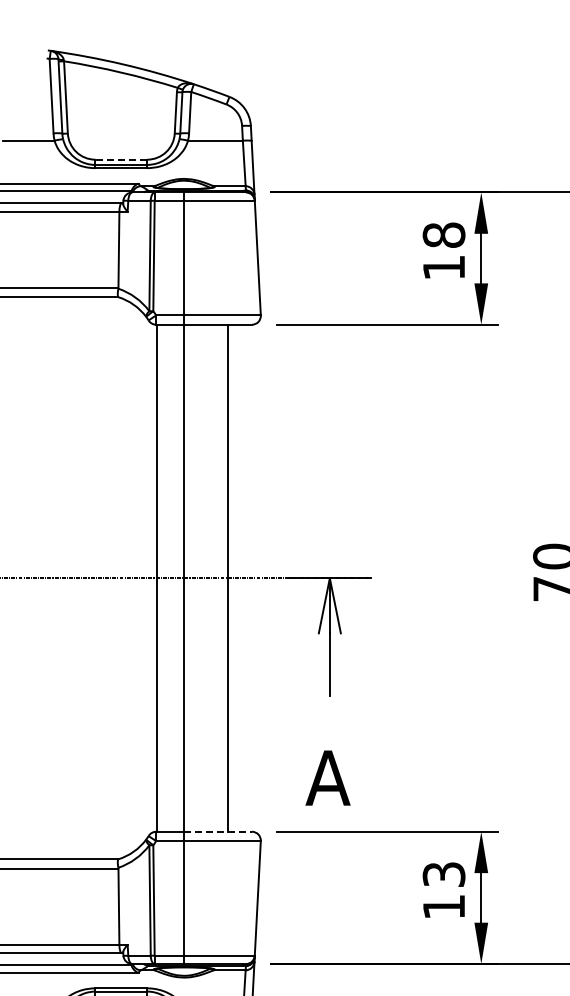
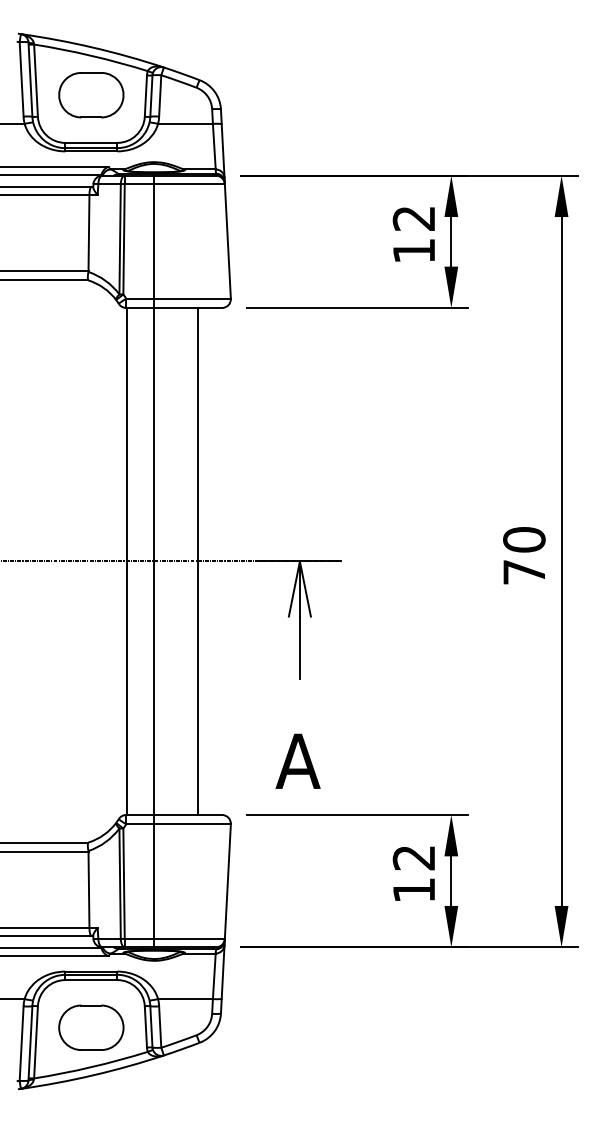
part: (121, 112) -> (91, 95), added
line: (121, 159) -> (91, 142), dashed -> solid
text: (443, 235) -> (413, 218), 18 -> 12
line: (218, 832) -> (188, 815), dashed -> solid
text: (444, 874) -> (414, 857), 13 -> 12

